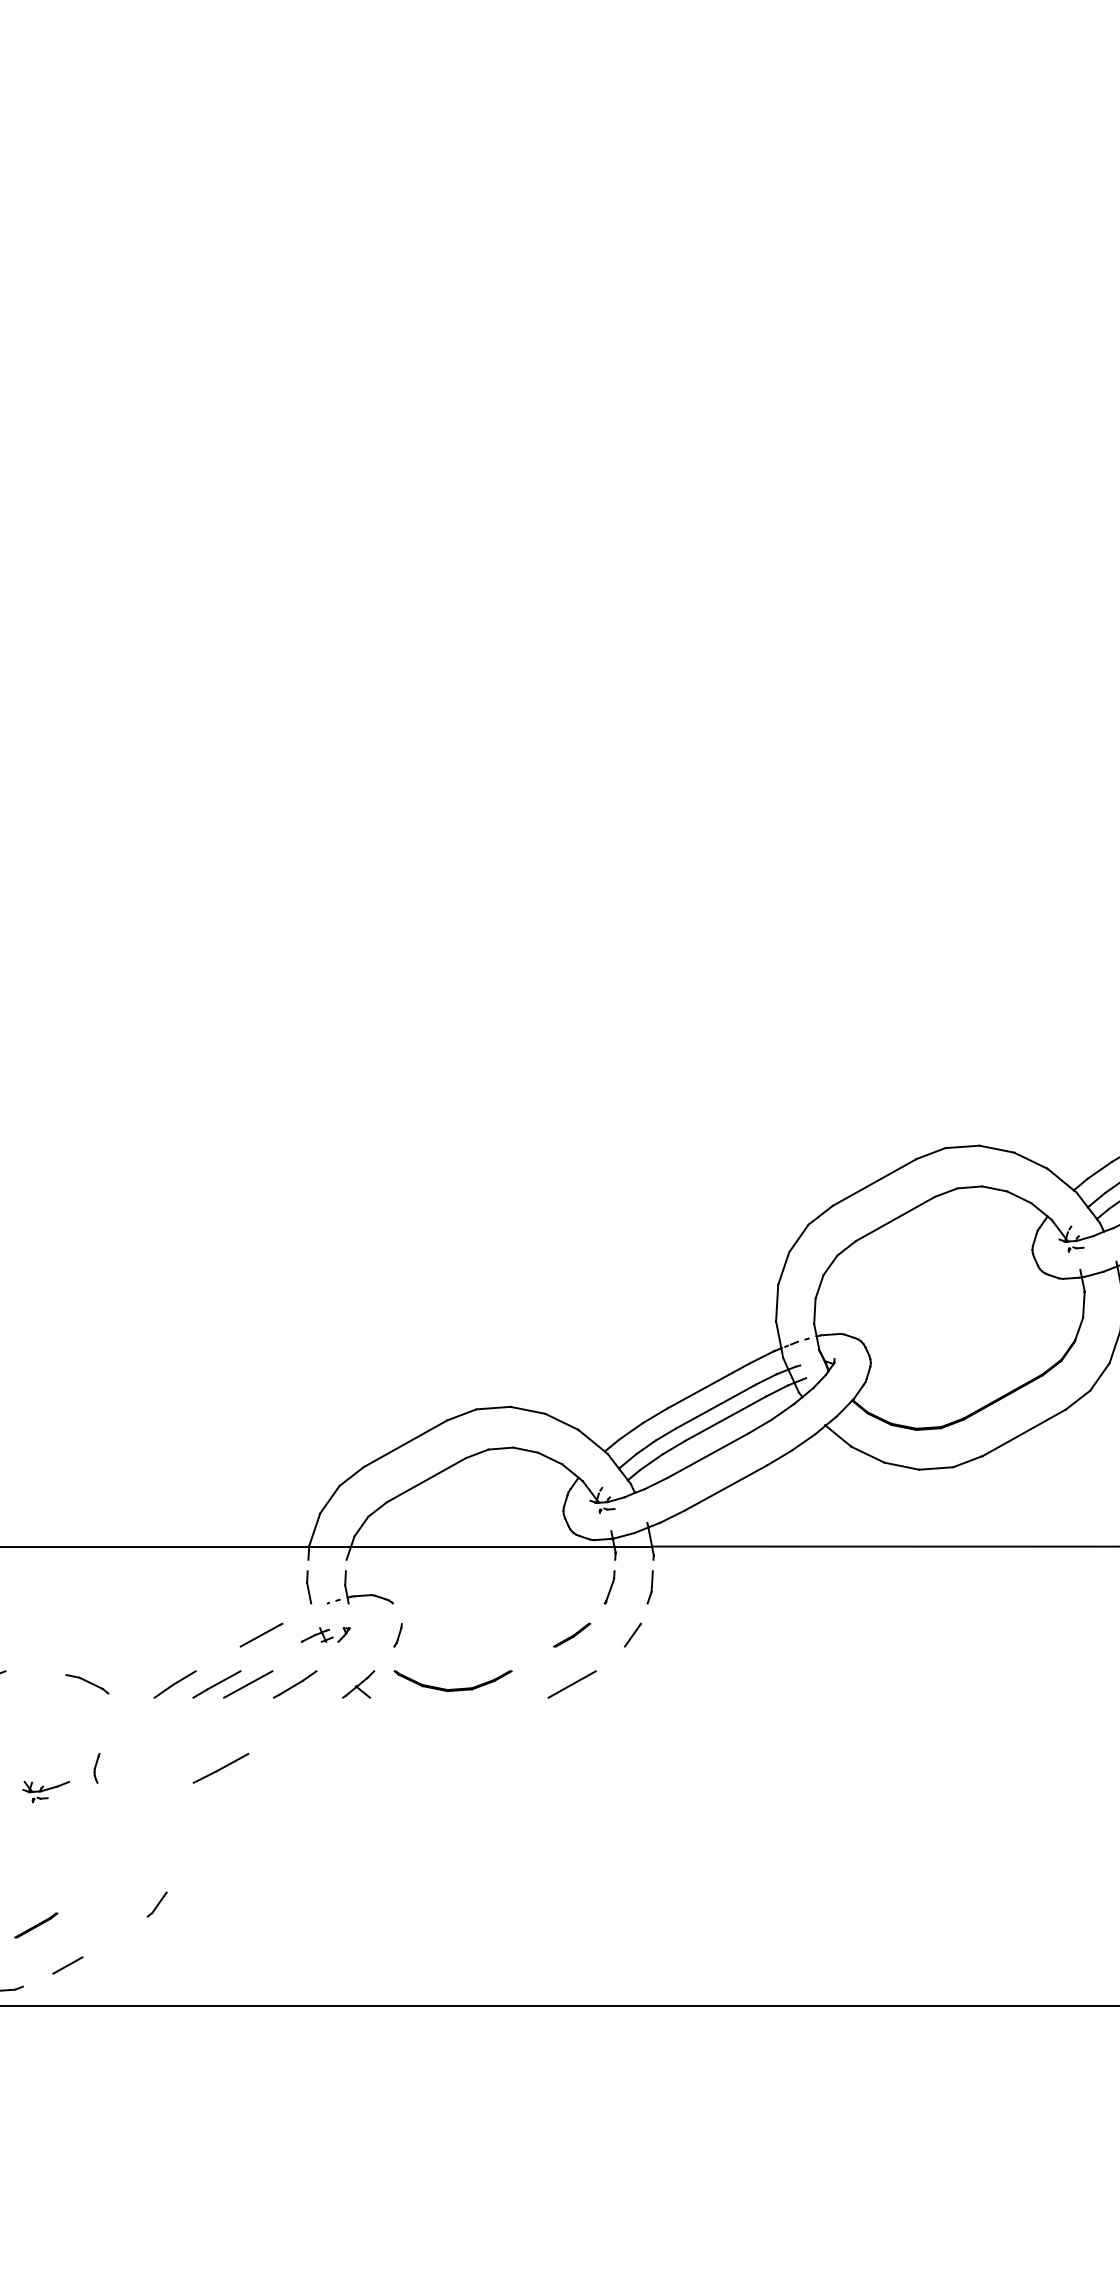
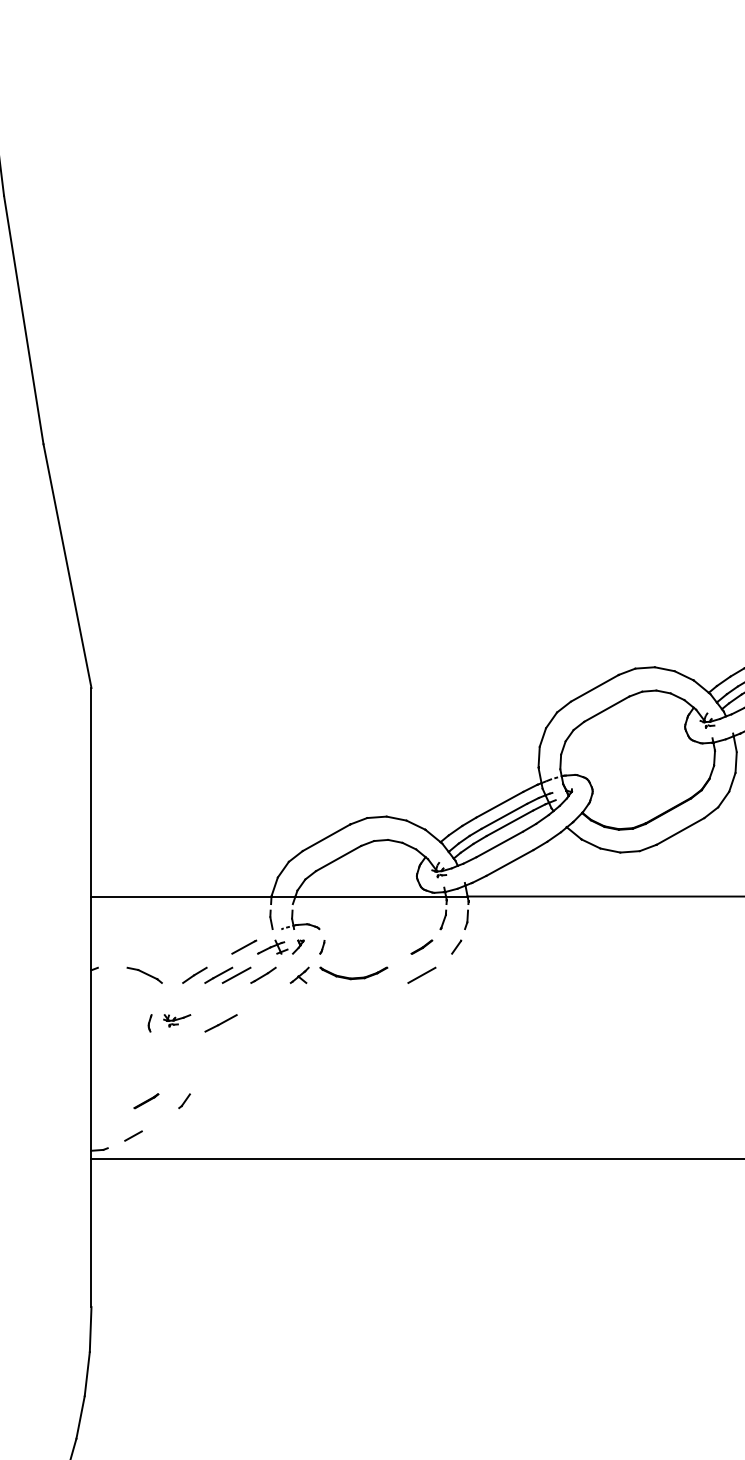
part: (324, 1633) -> (280, 946), size x1.67
part: (87, 1682) -> (144, 974), size x1.43
part: (46, 1791) -> (177, 1020), moved
line: (36, 1925) -> (146, 1101), moved

